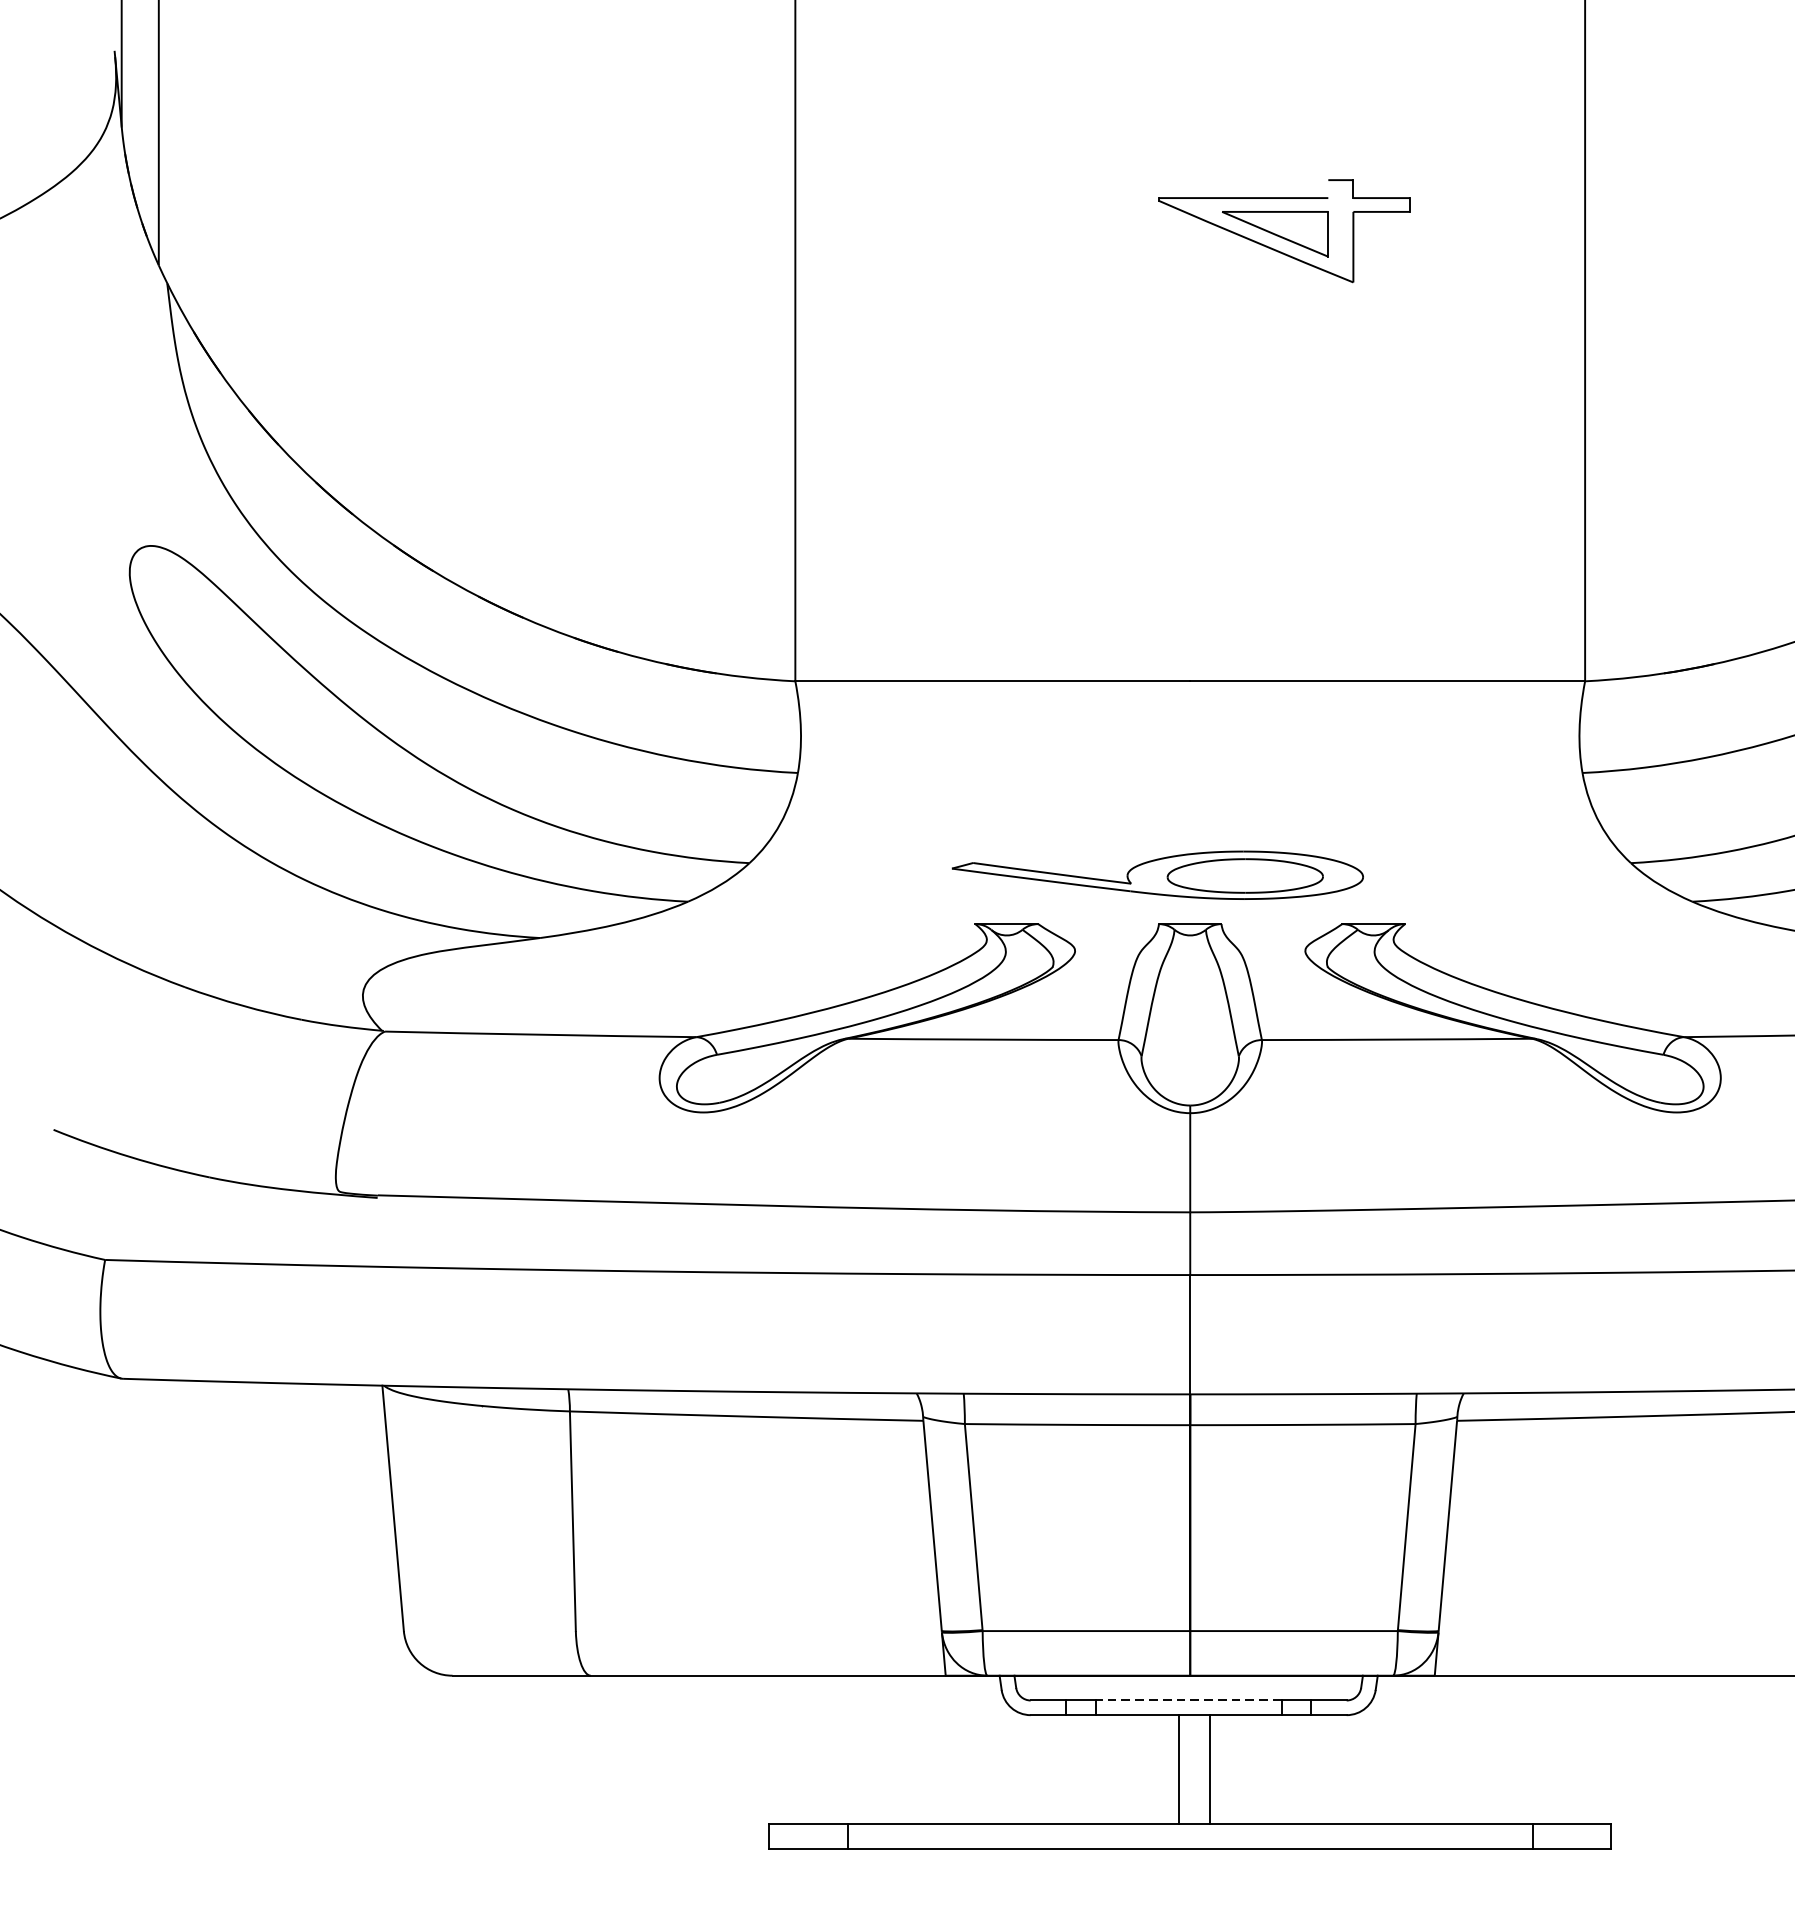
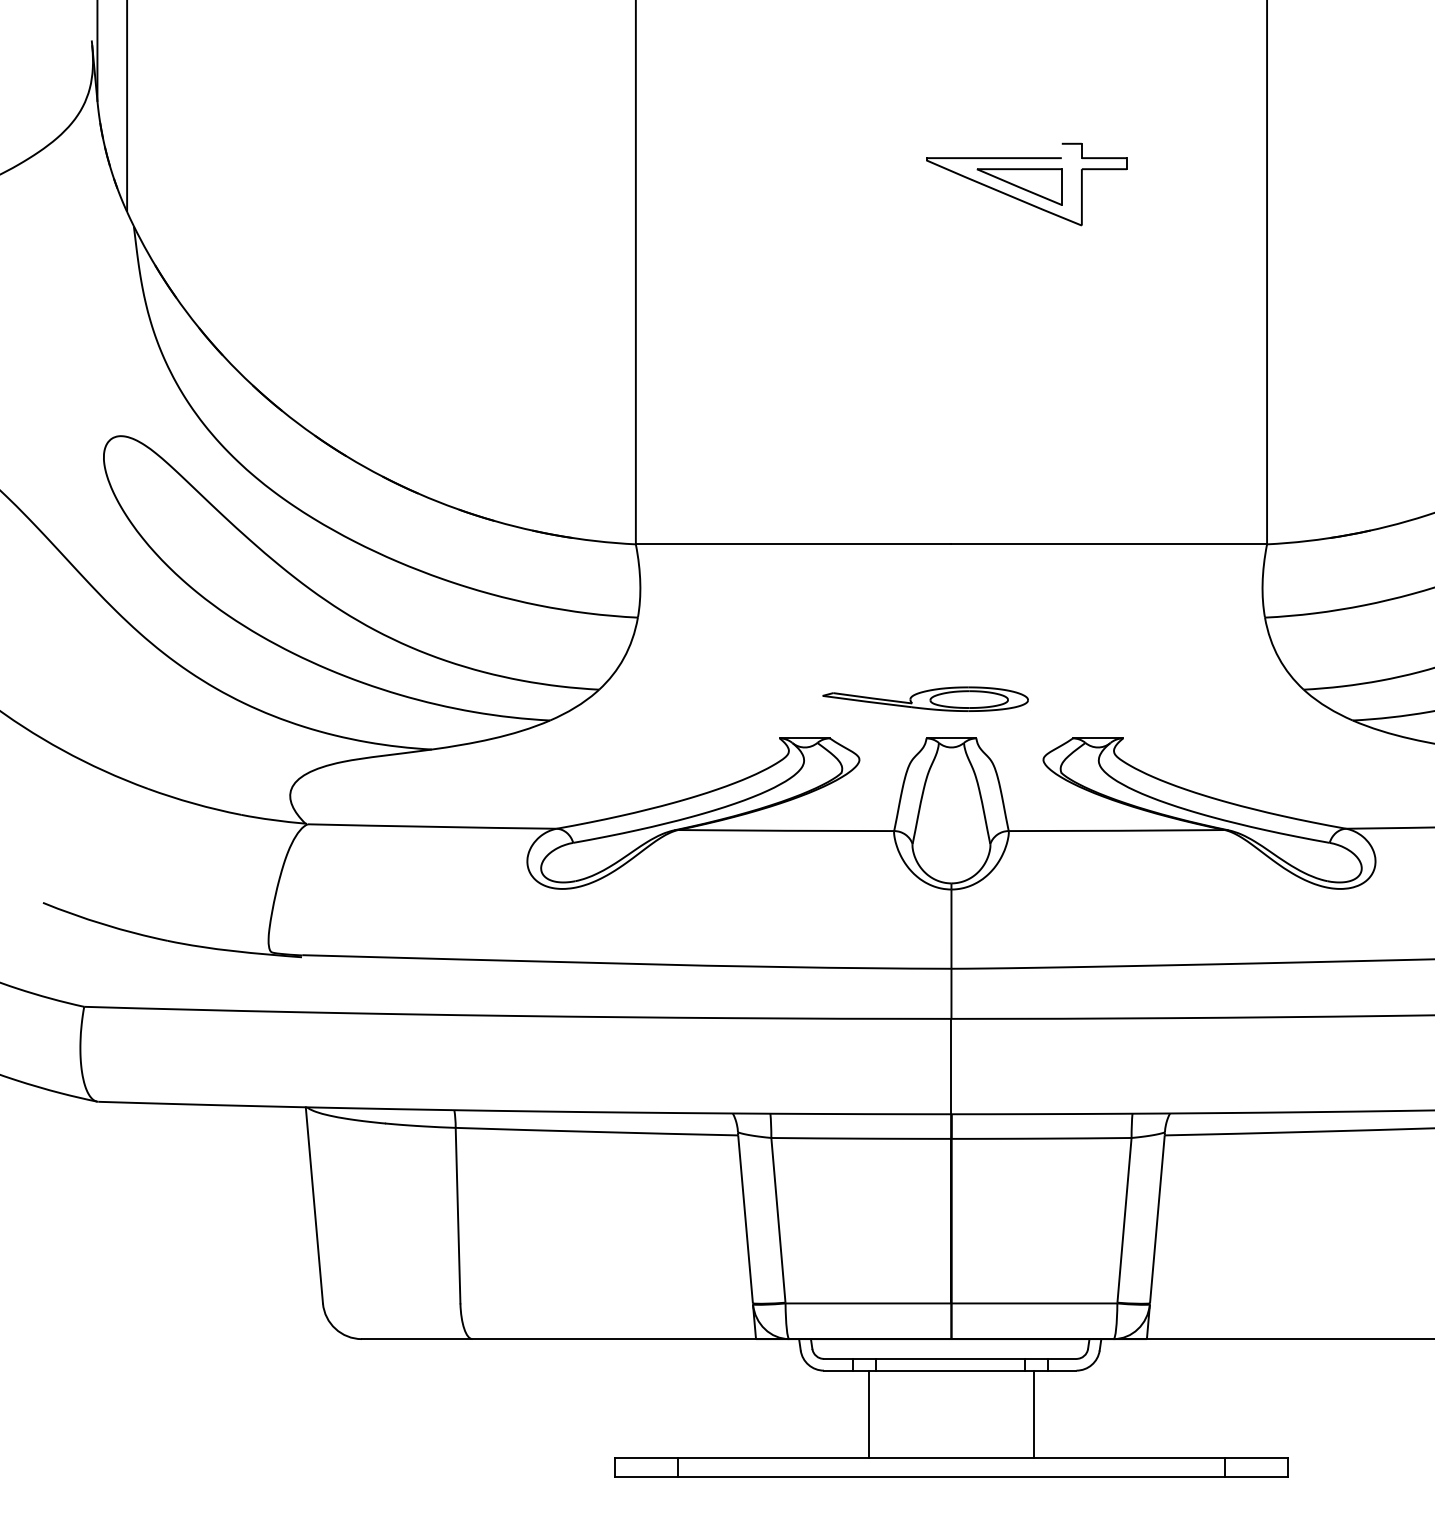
part: (1157, 874) -> (925, 698), size x0.62
line: (1187, 1699) -> (949, 1358), dashed -> solid
line: (1179, 1768) -> (868, 1413), moved
line: (1210, 1768) -> (1034, 1413), moved

